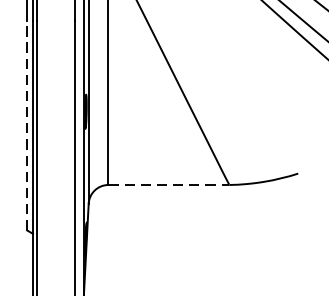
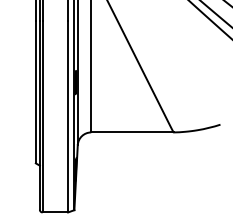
line: (26, 124) -> (35, 91), dashed -> solid
line: (169, 185) -> (132, 132), dashed -> solid

